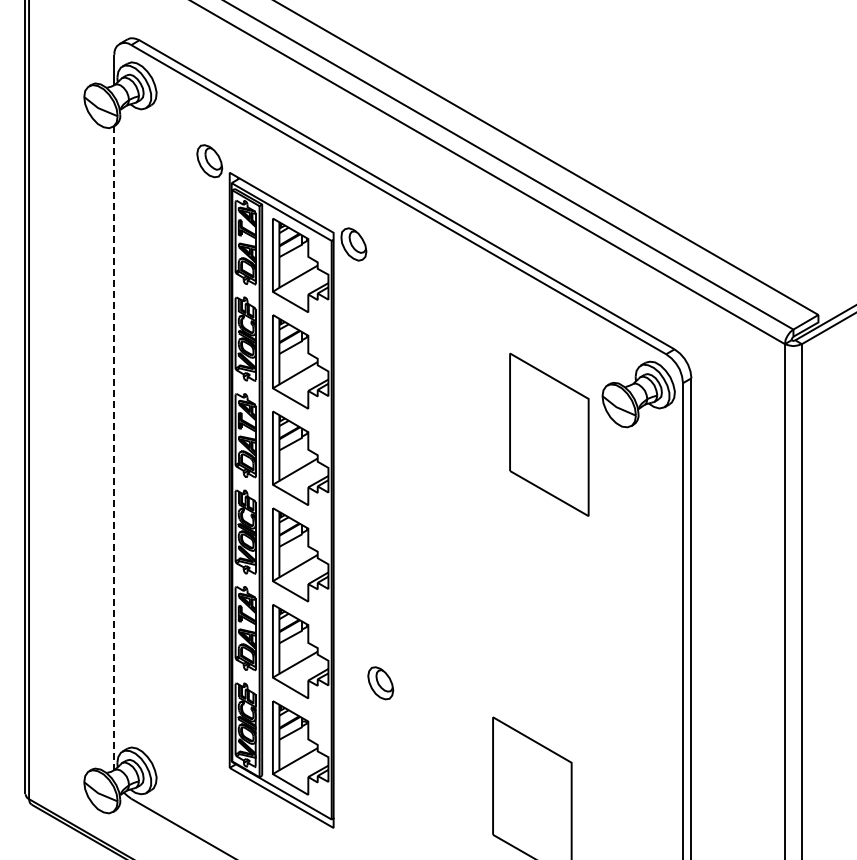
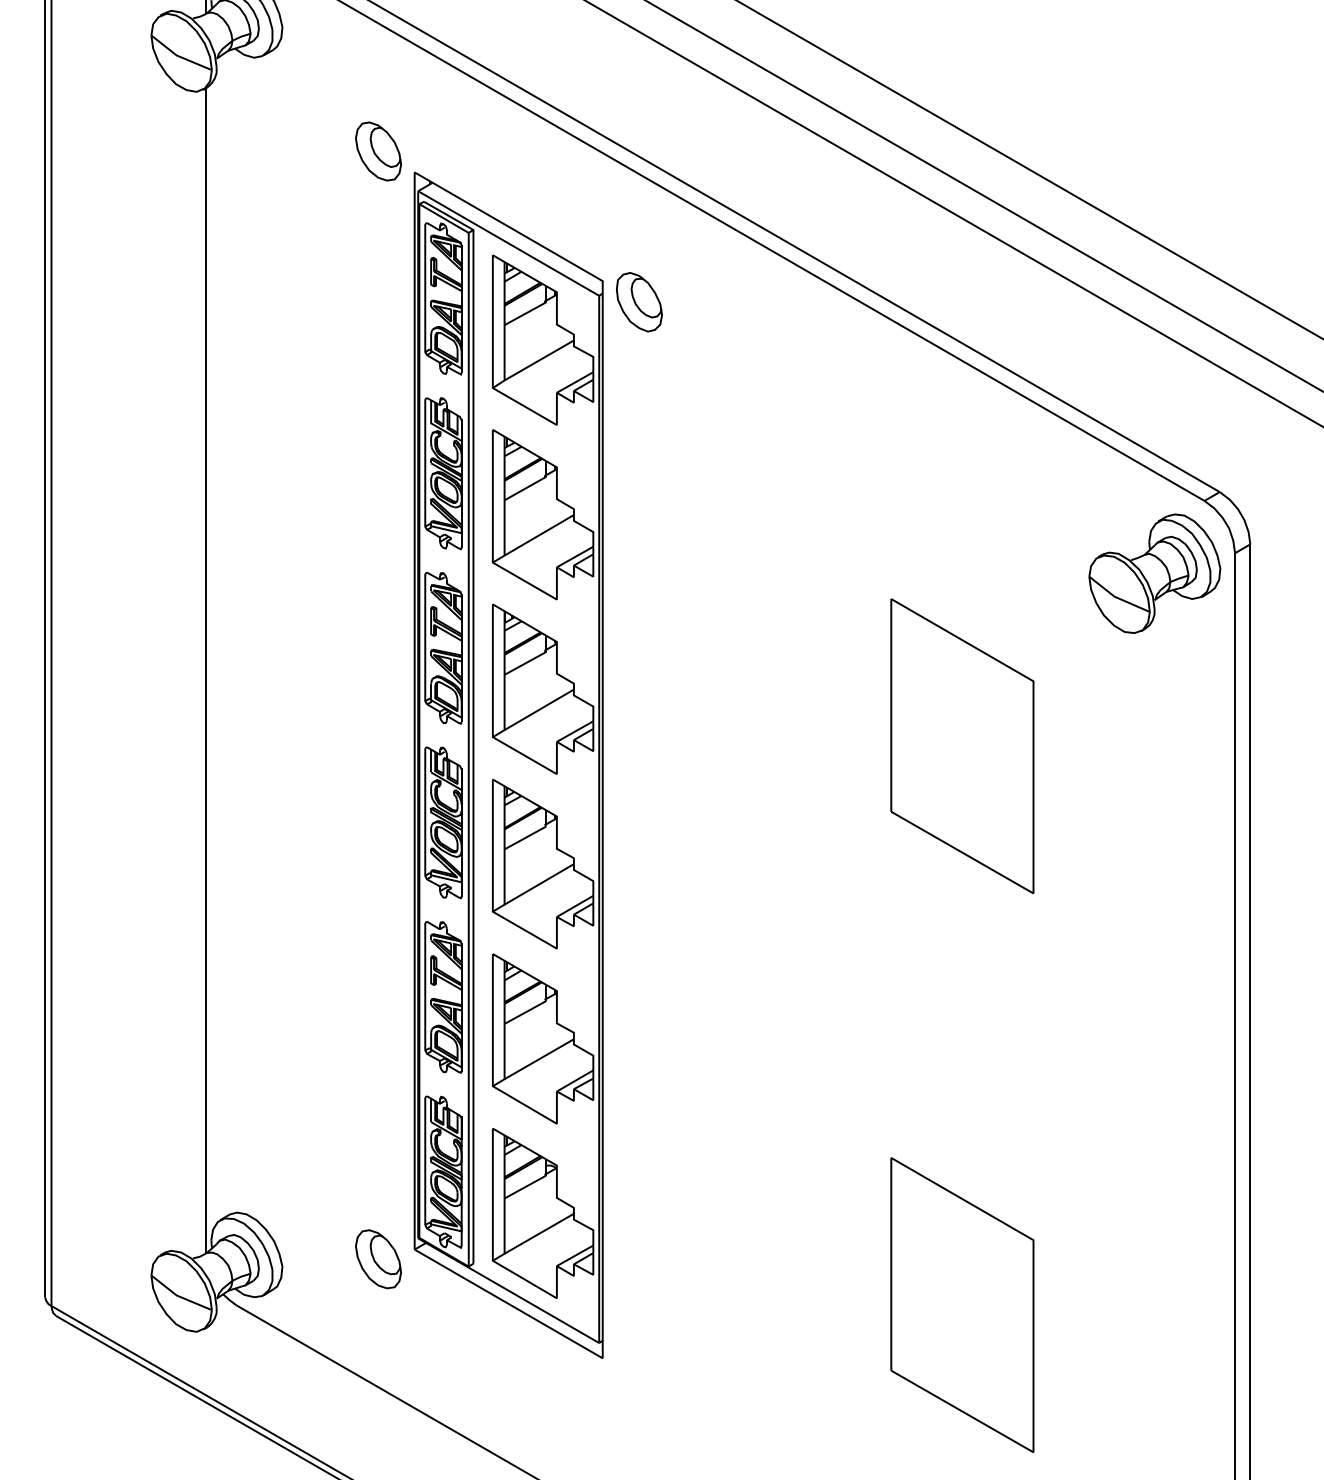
part: (549, 434) -> (962, 745), moved
line: (114, 447) -> (206, 669), dashed -> solid
part: (380, 683) -> (378, 1259), moved

